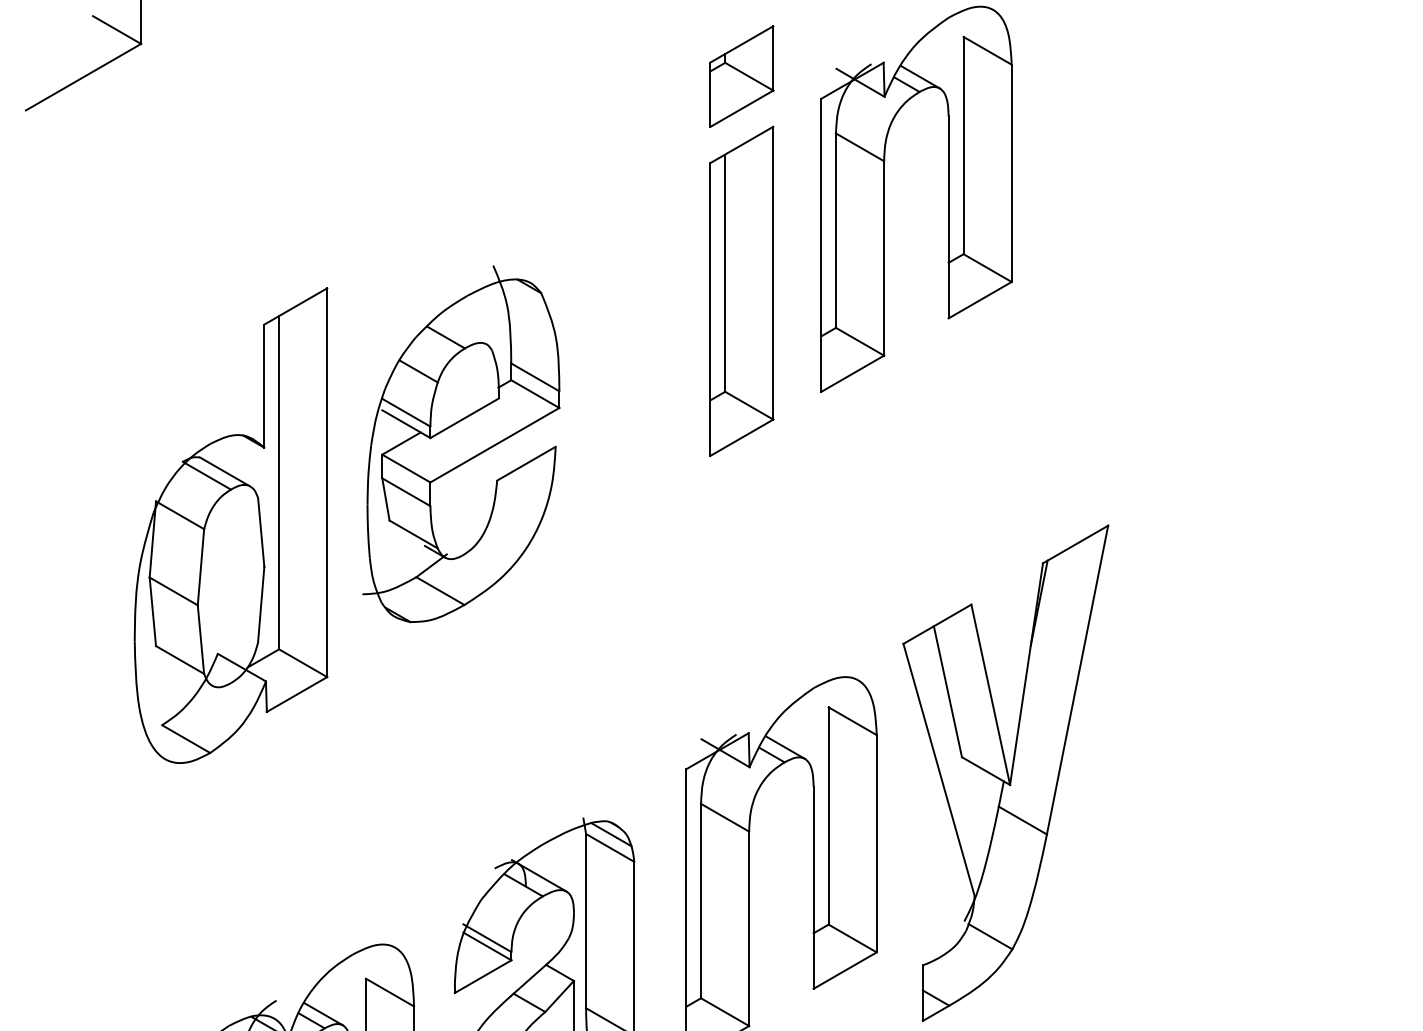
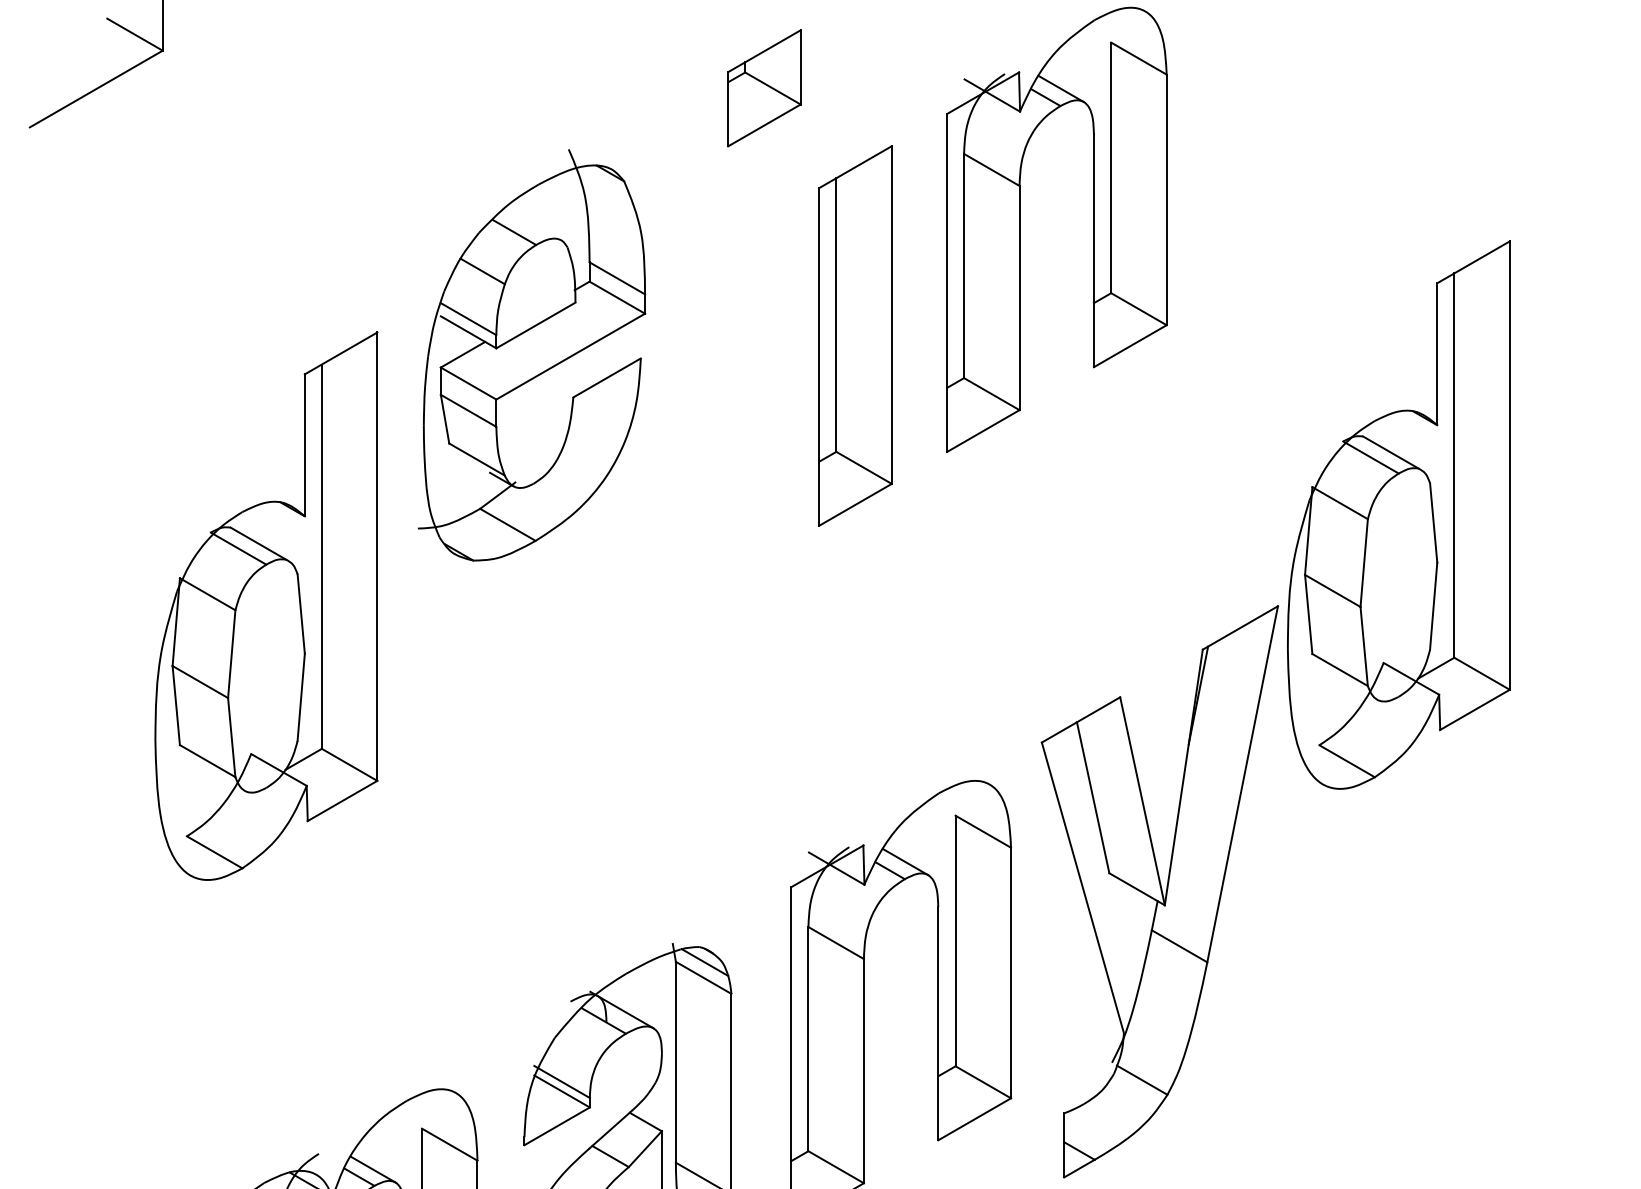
part: (741, 76) -> (763, 88), moved
part: (461, 444) -> (532, 355), moved
part: (1212, 446) -> (1398, 514), added

